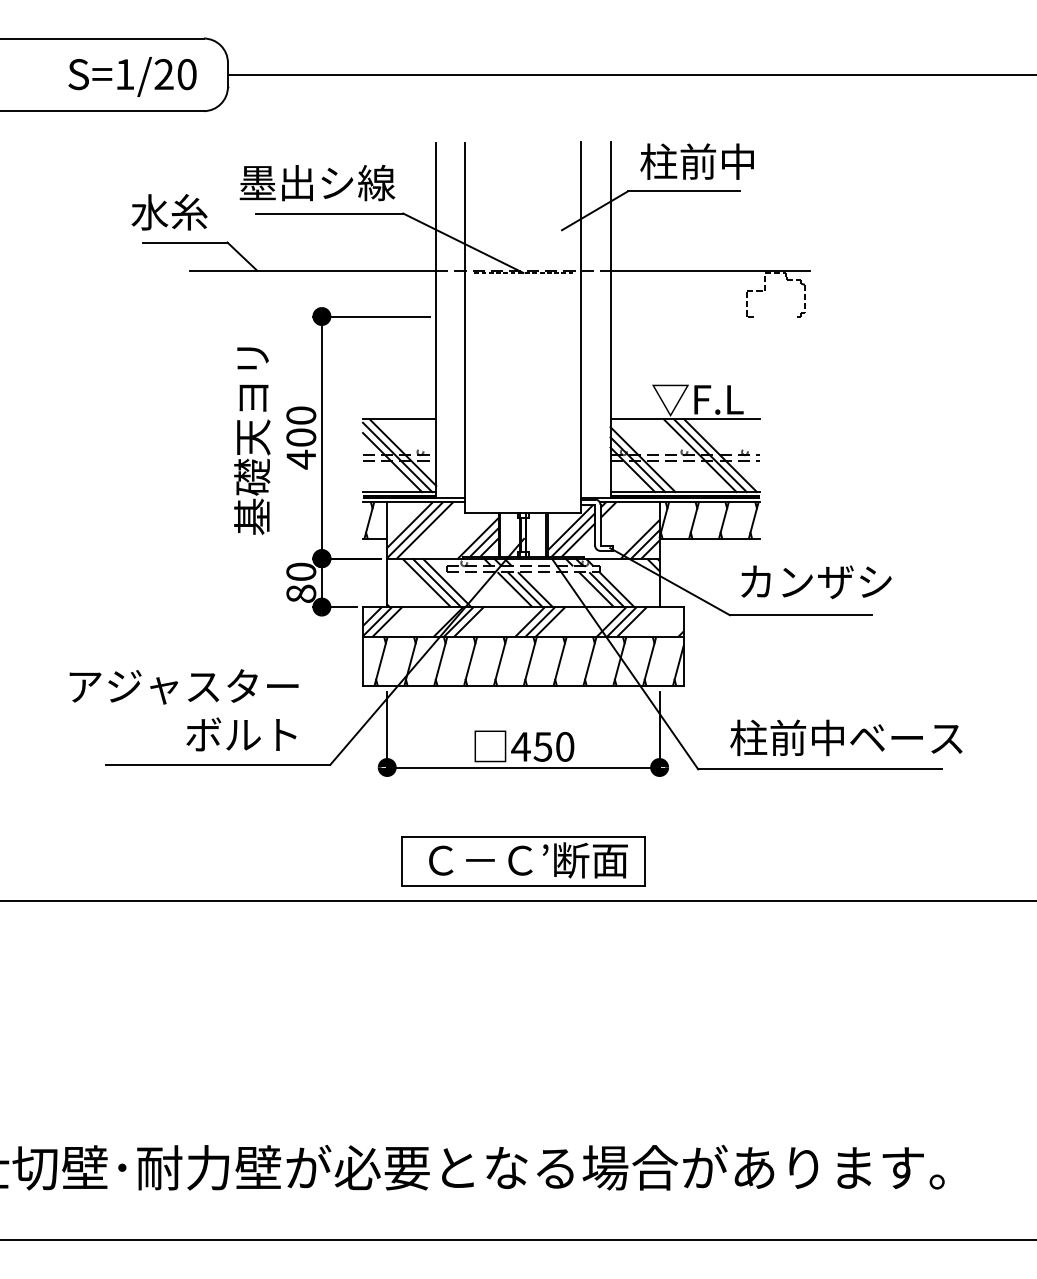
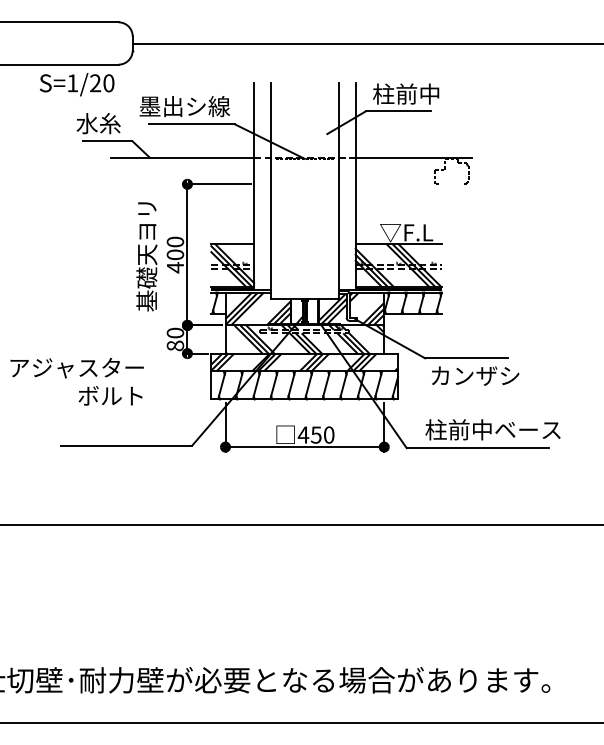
text: (133, 76) -> (77, 84), moved
text: (816, 581) -> (475, 375), moved
text: (182, 709) -> (76, 381), moved
part: (522, 860) -> (304, 501), removed

